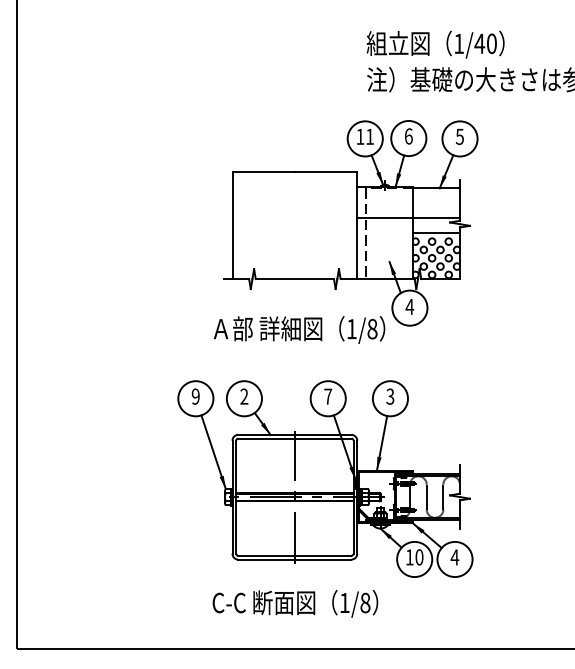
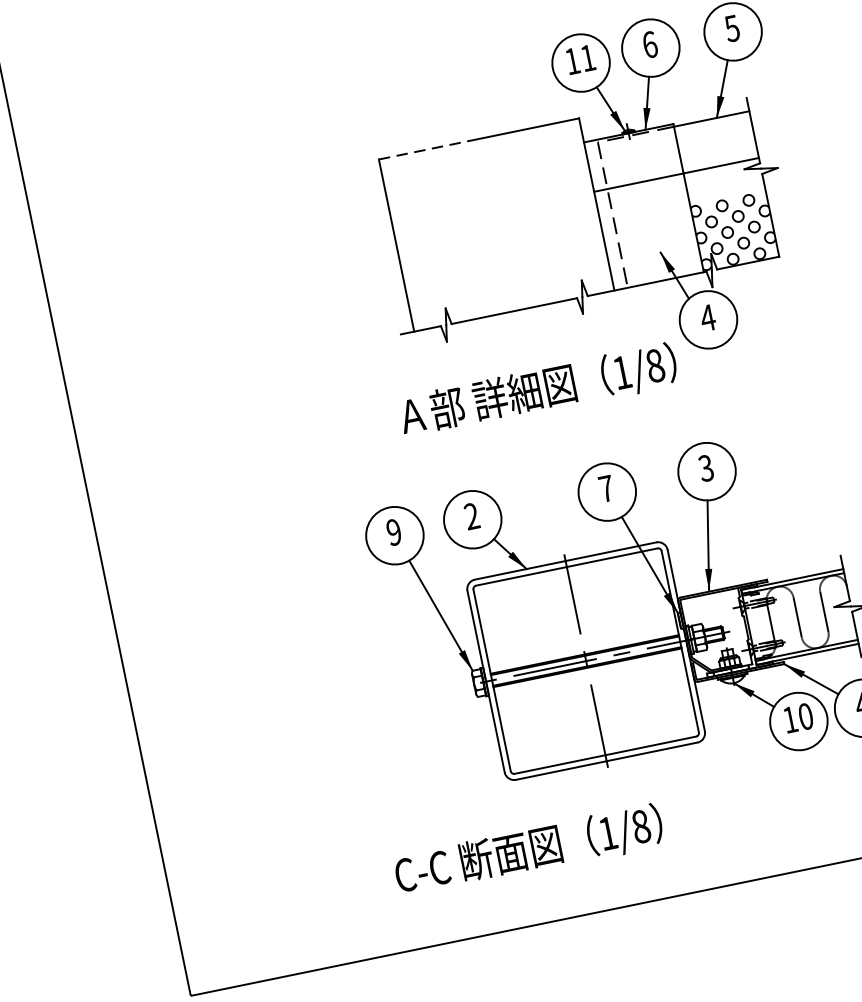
line: (264, 171) -> (430, 148), solid -> dashed
line: (436, 233) -> (726, 191), removed
text: (295, 603) -> (529, 850), moved

